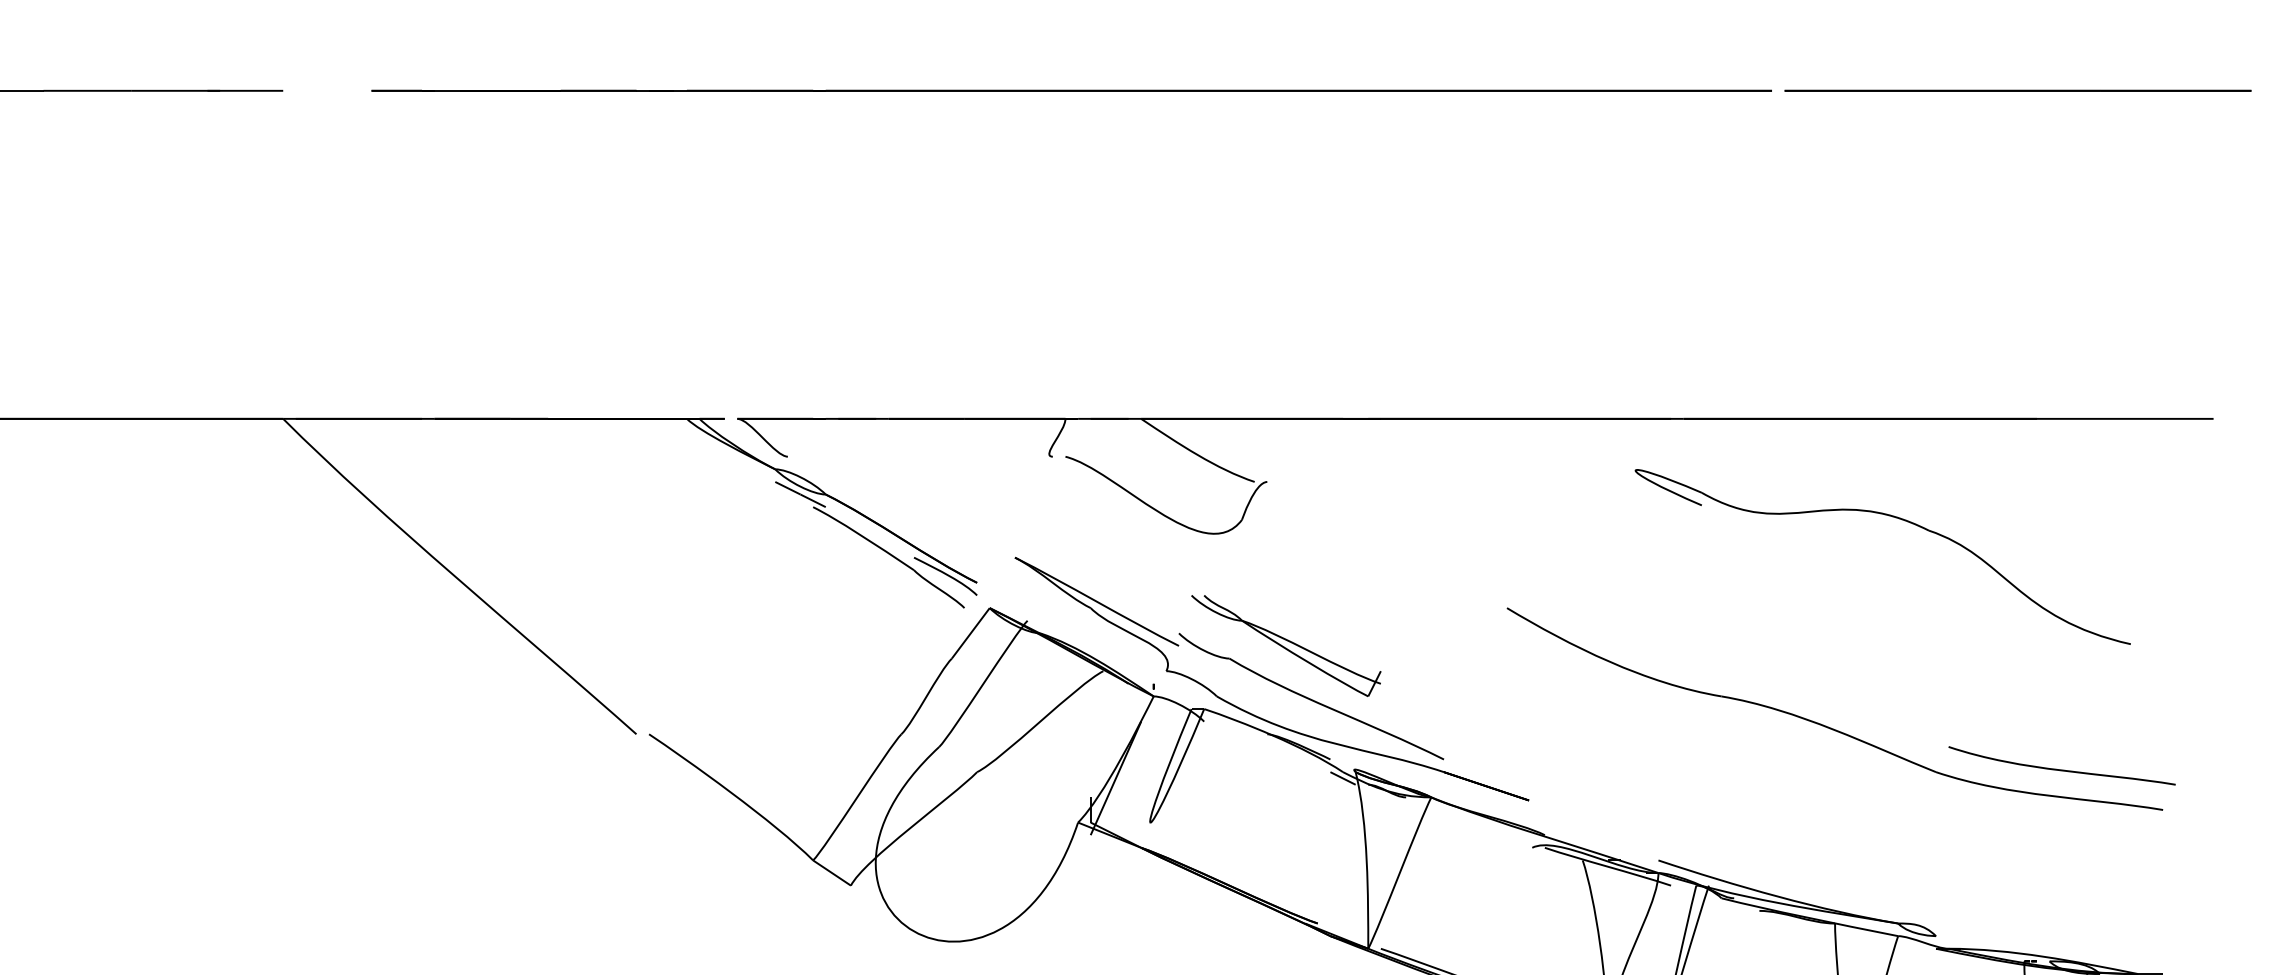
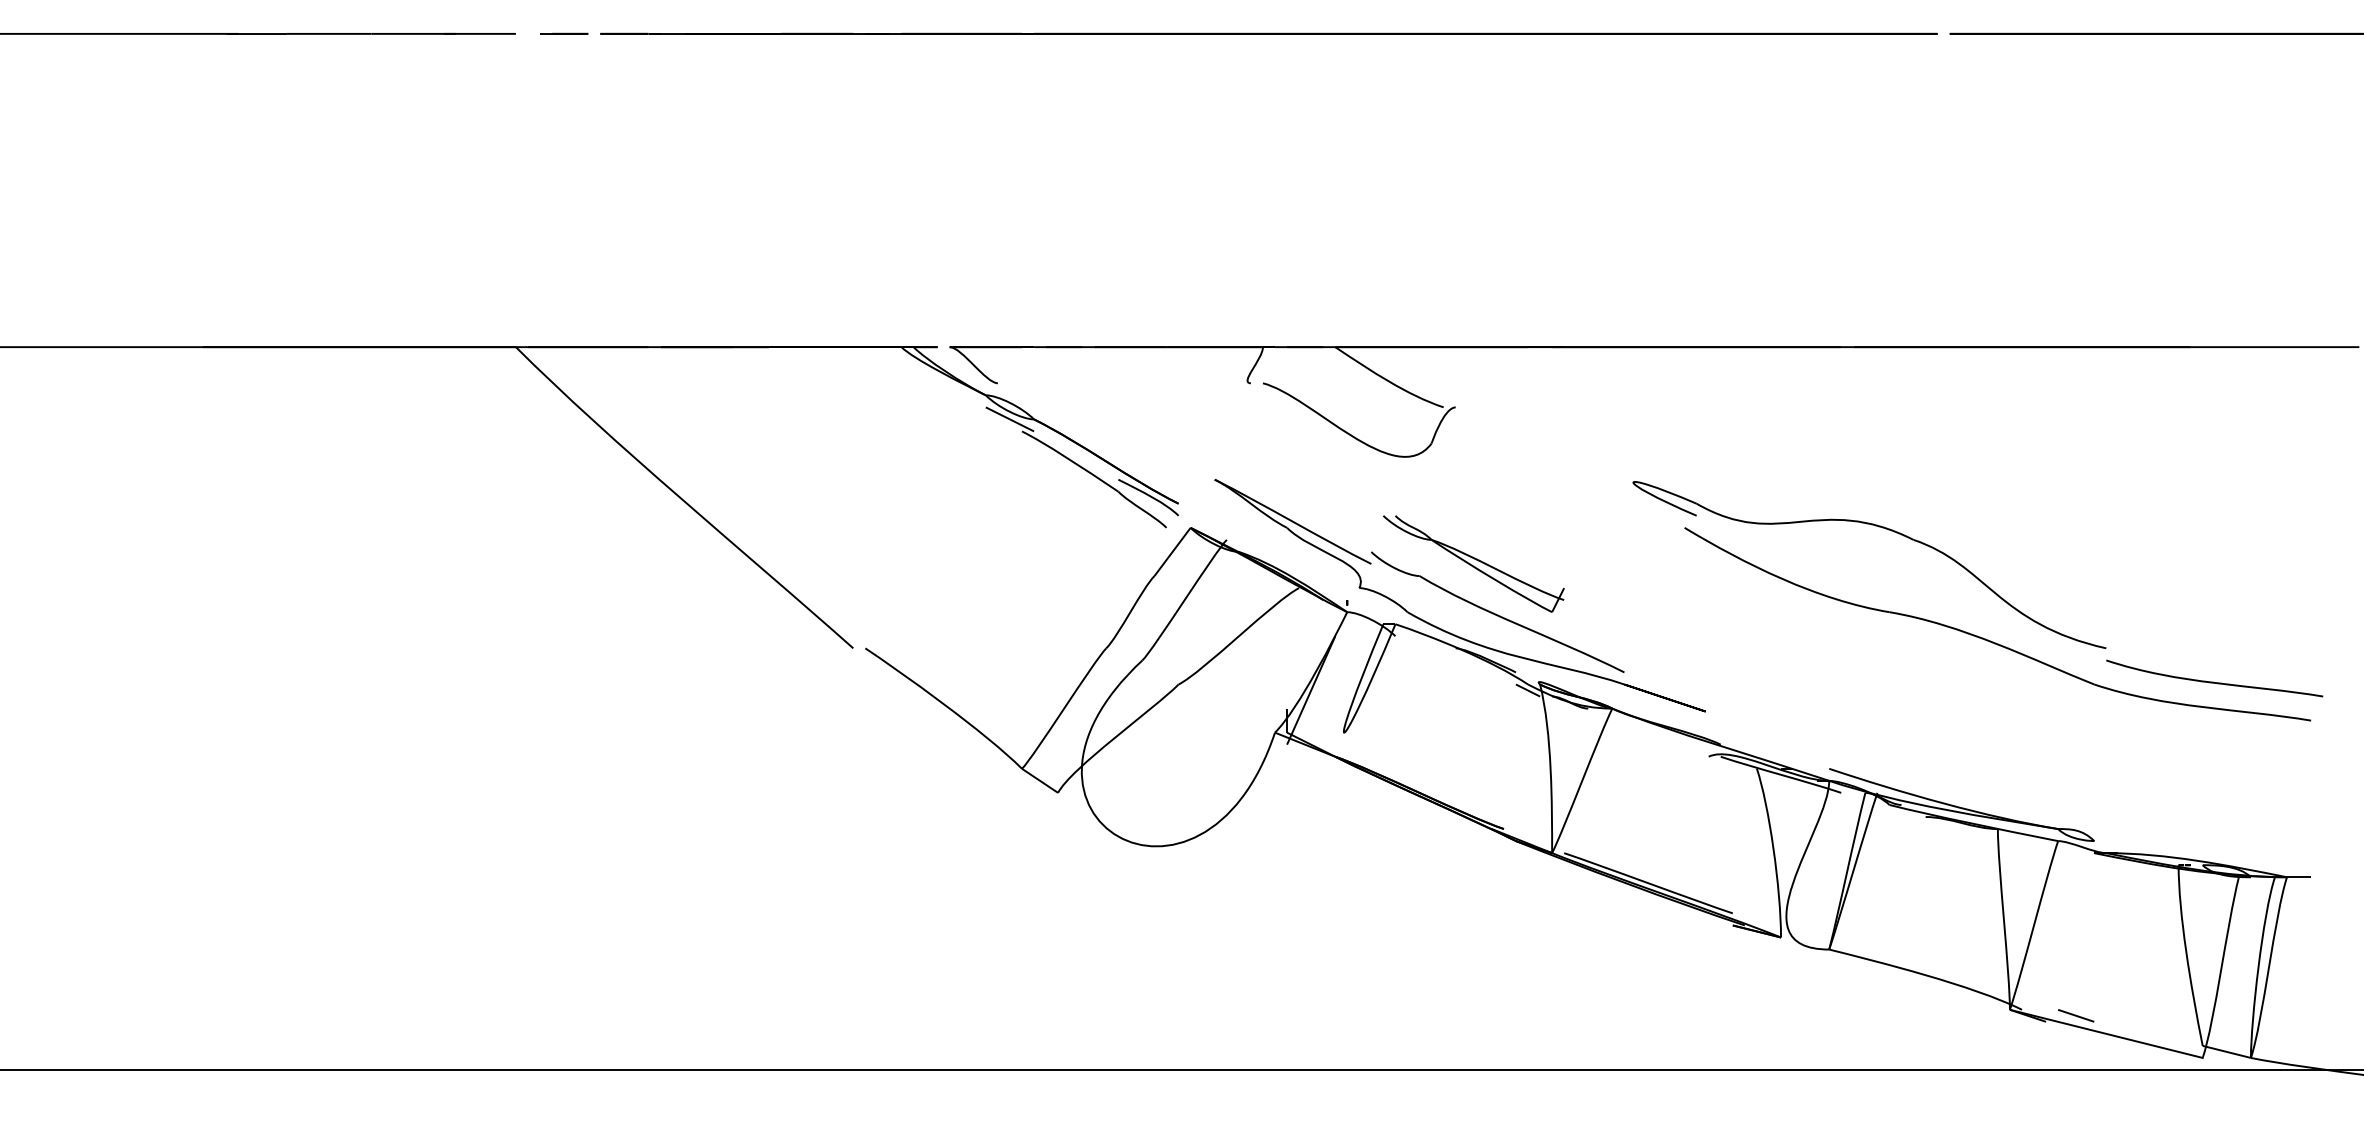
line: (334, 90) -> (564, 33), added
part: (1896, 518) -> (1882, 528), moved

